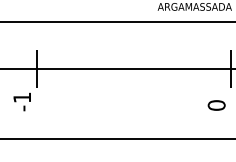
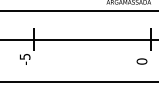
text: (21, 97) -> (24, 56), -1 -> -5

